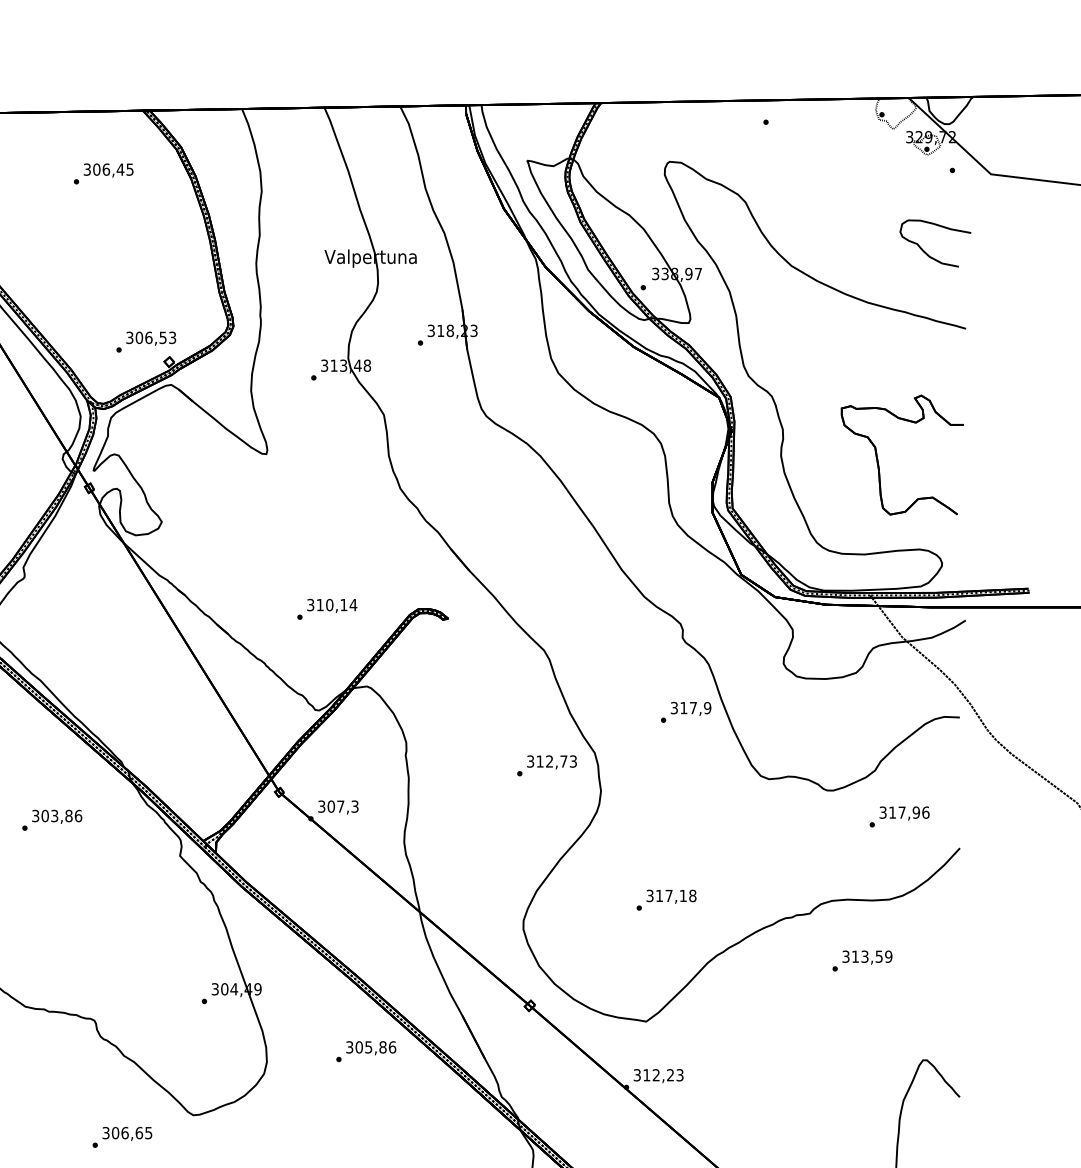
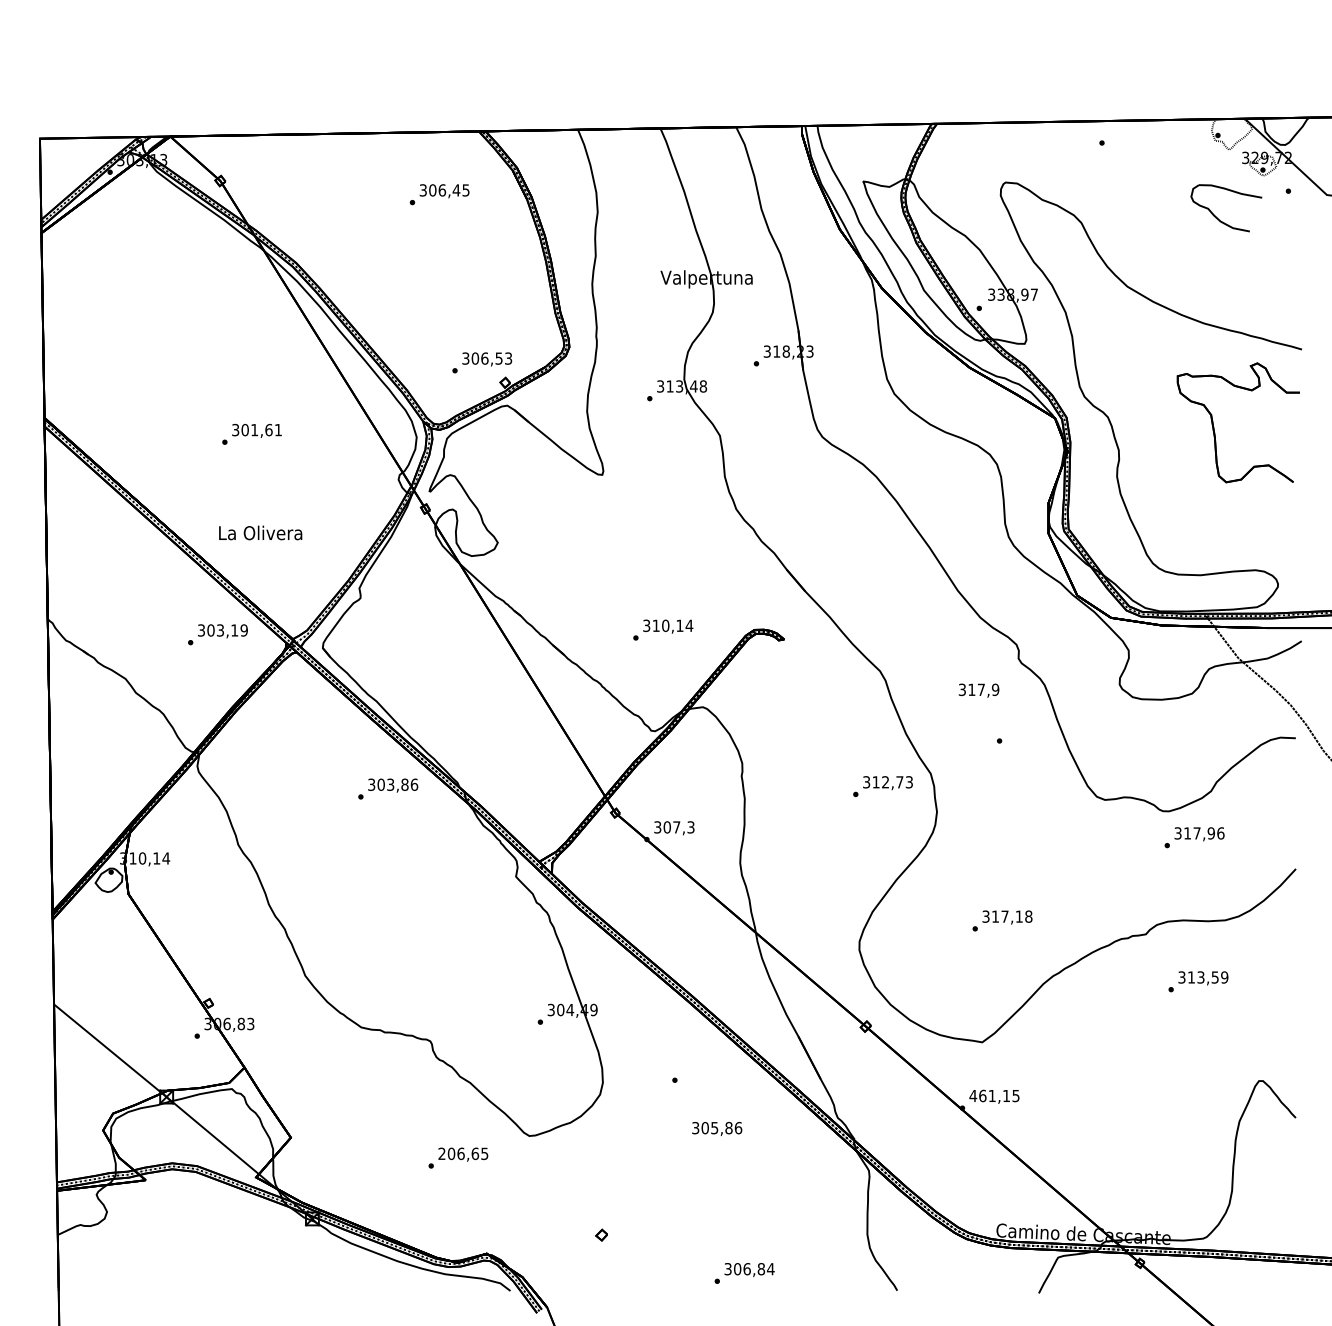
part: (926, 252) -> (1217, 217), moved
part: (878, 458) -> (1214, 426), moved
text: (690, 708) -> (978, 690), moved
text: (899, 816) -> (1194, 837), moved
text: (52, 819) -> (388, 788), moved
text: (371, 1047) -> (717, 1128), moved
text: (658, 1074) -> (994, 1095), 312,23 -> 461,15
text: (105, 1133) -> (441, 1154), 306,65 -> 206,65

